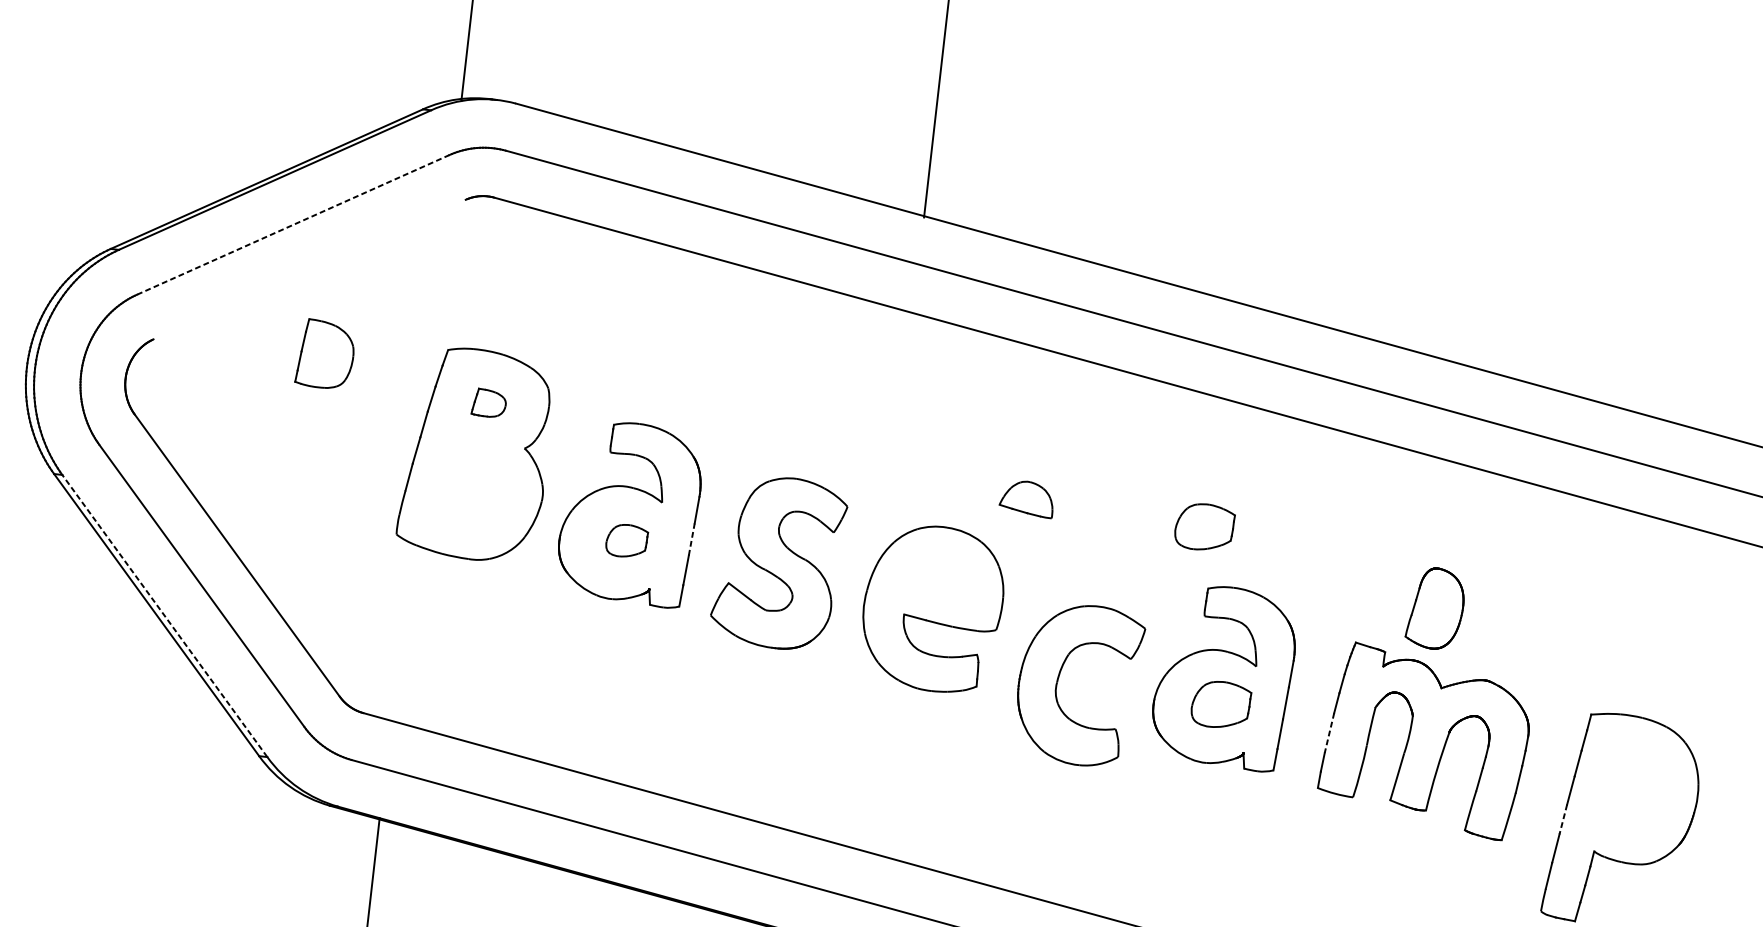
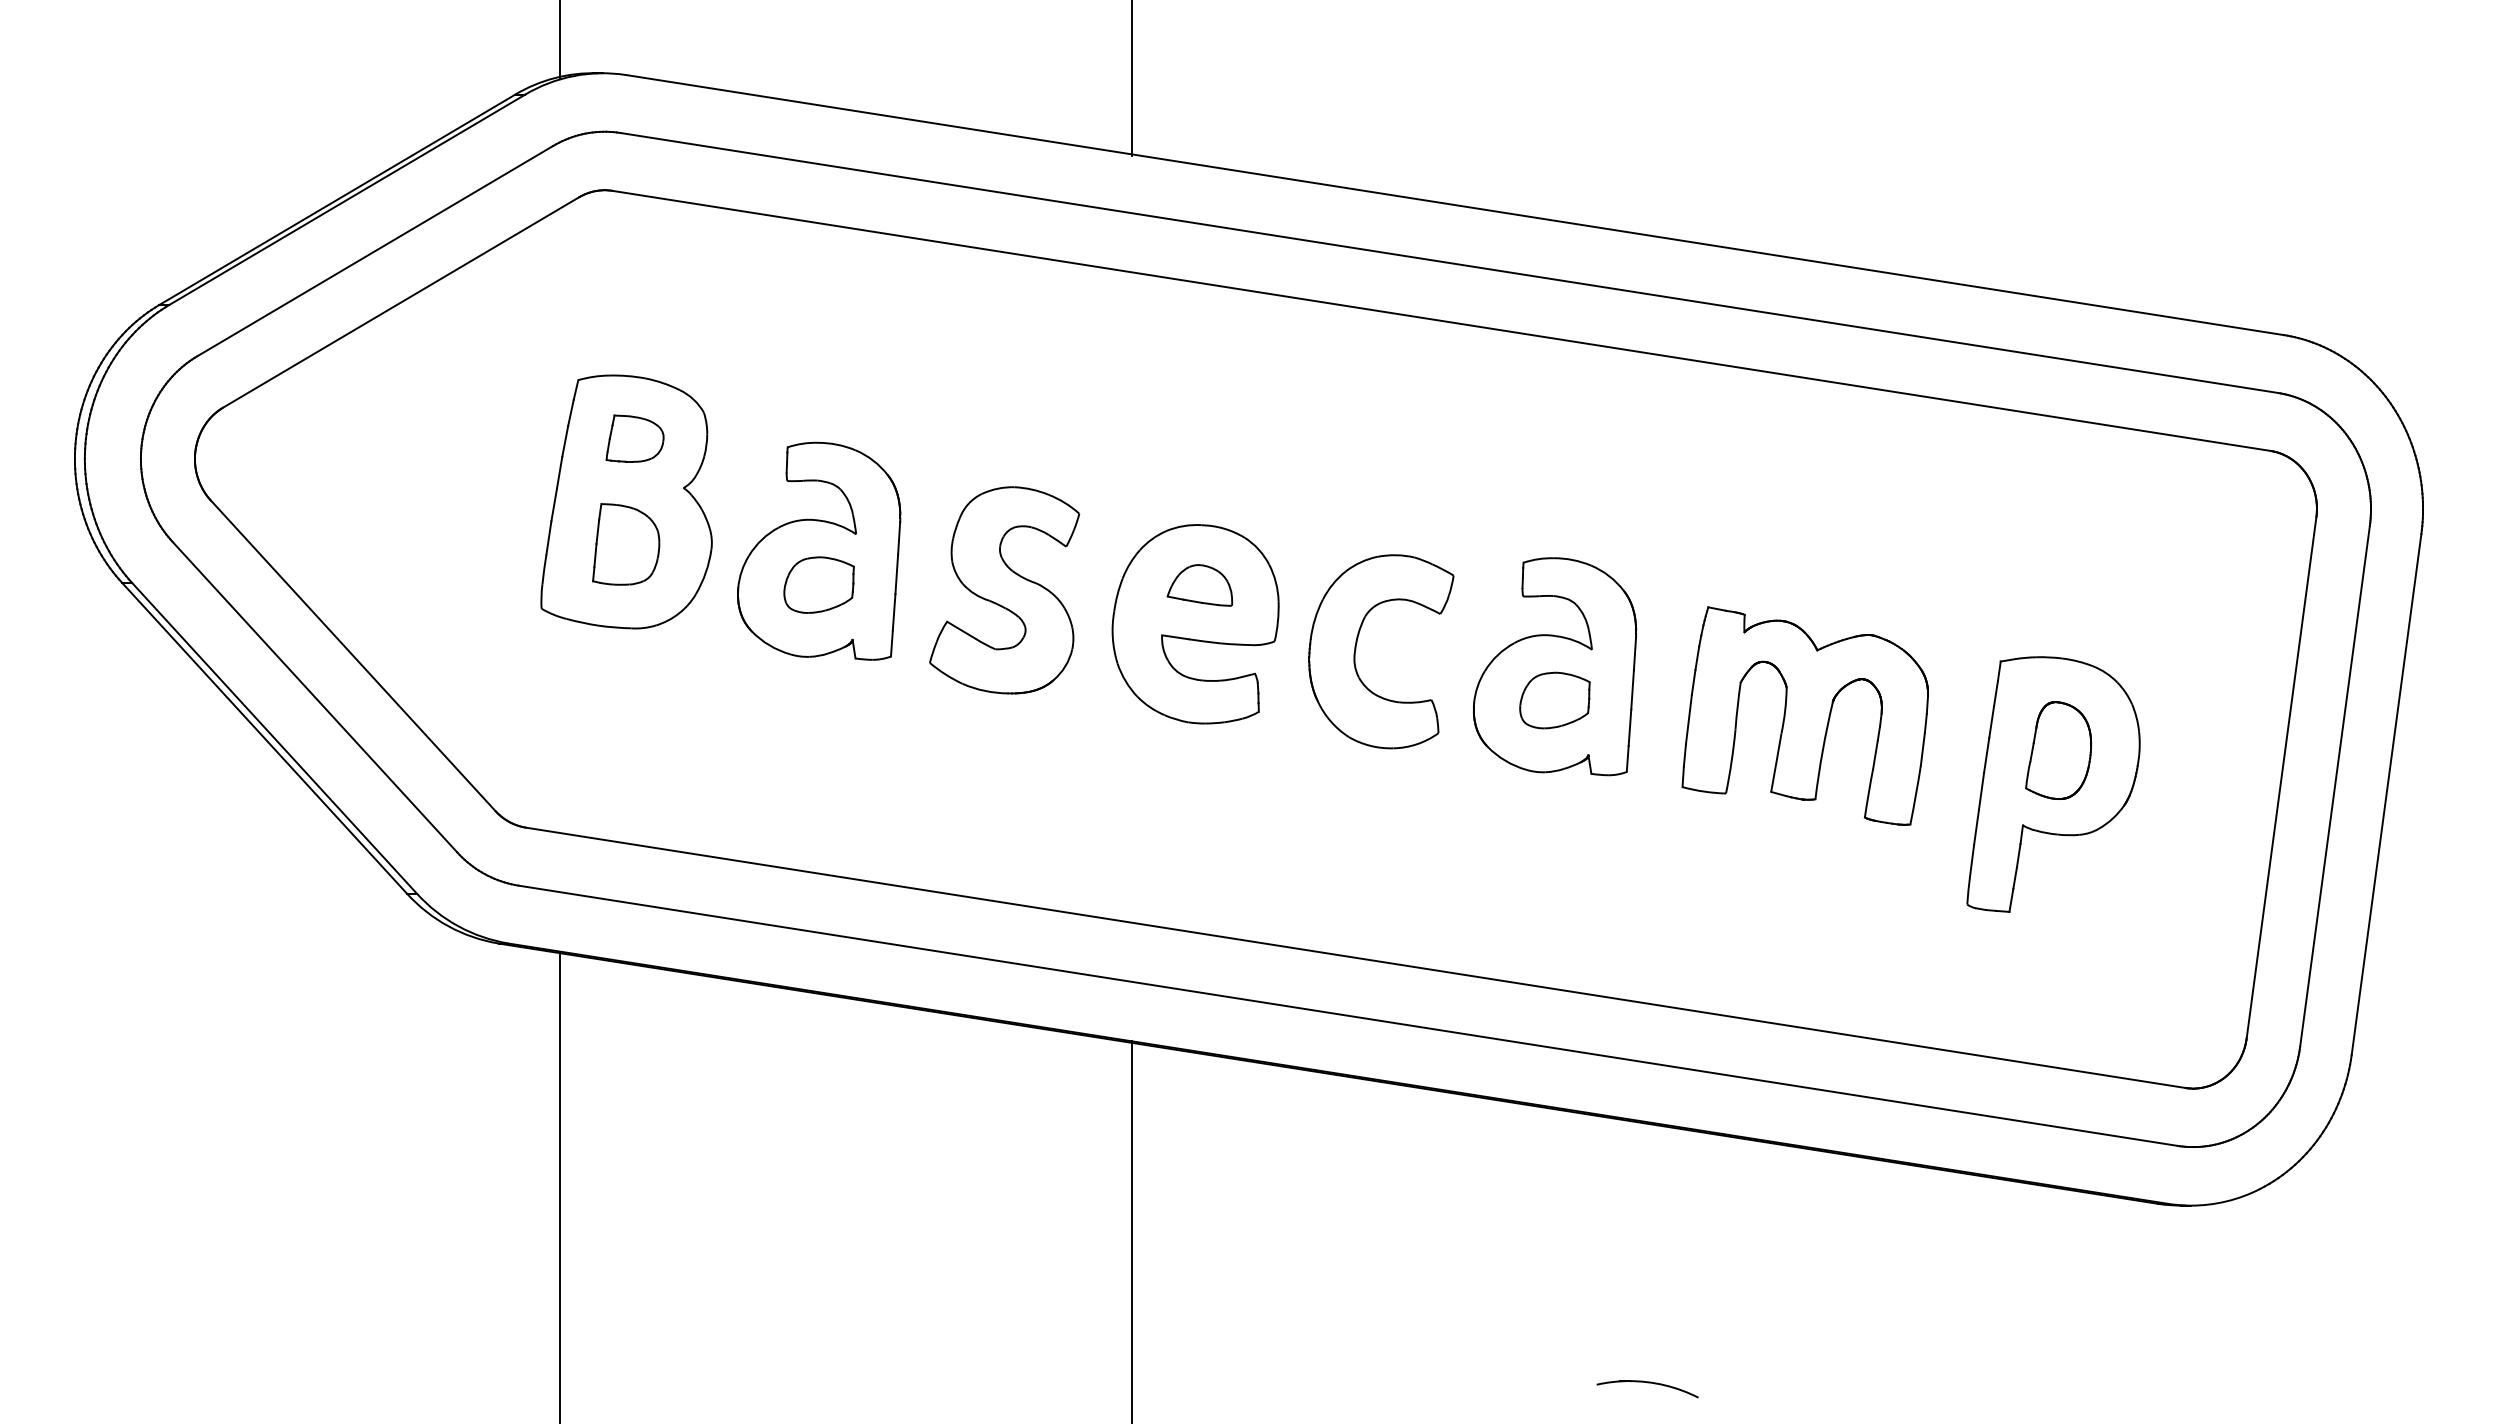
line: (293, 225) -> (375, 251), dashed -> solid
line: (309, 269) -> (400, 302), added
part: (326, 354) -> (626, 544), moved
part: (488, 403) -> (634, 438), size x1.43
part: (1026, 498) -> (1199, 585), moved
part: (1204, 527) -> (1510, 489), removed
line: (691, 539) -> (896, 574), dashed -> solid
part: (626, 540) -> (818, 584), size x1.43
part: (1435, 608) -> (2058, 750), moved
line: (164, 616) -> (274, 738), dashed -> solid
part: (1058, 680) -> (1356, 649), moved
line: (1329, 733) -> (1688, 719), dashed -> solid
line: (1563, 819) -> (1981, 791), dashed -> solid

